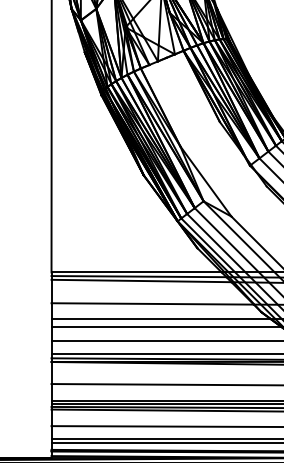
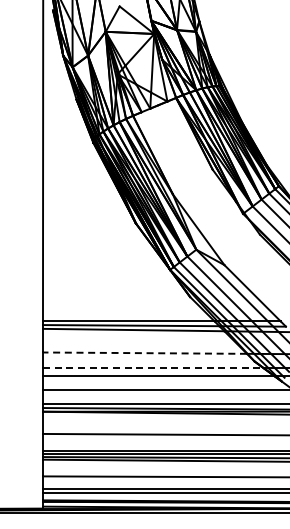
line: (152, 304) -> (144, 353), solid -> dashed
line: (161, 319) -> (153, 368), solid -> dashed

